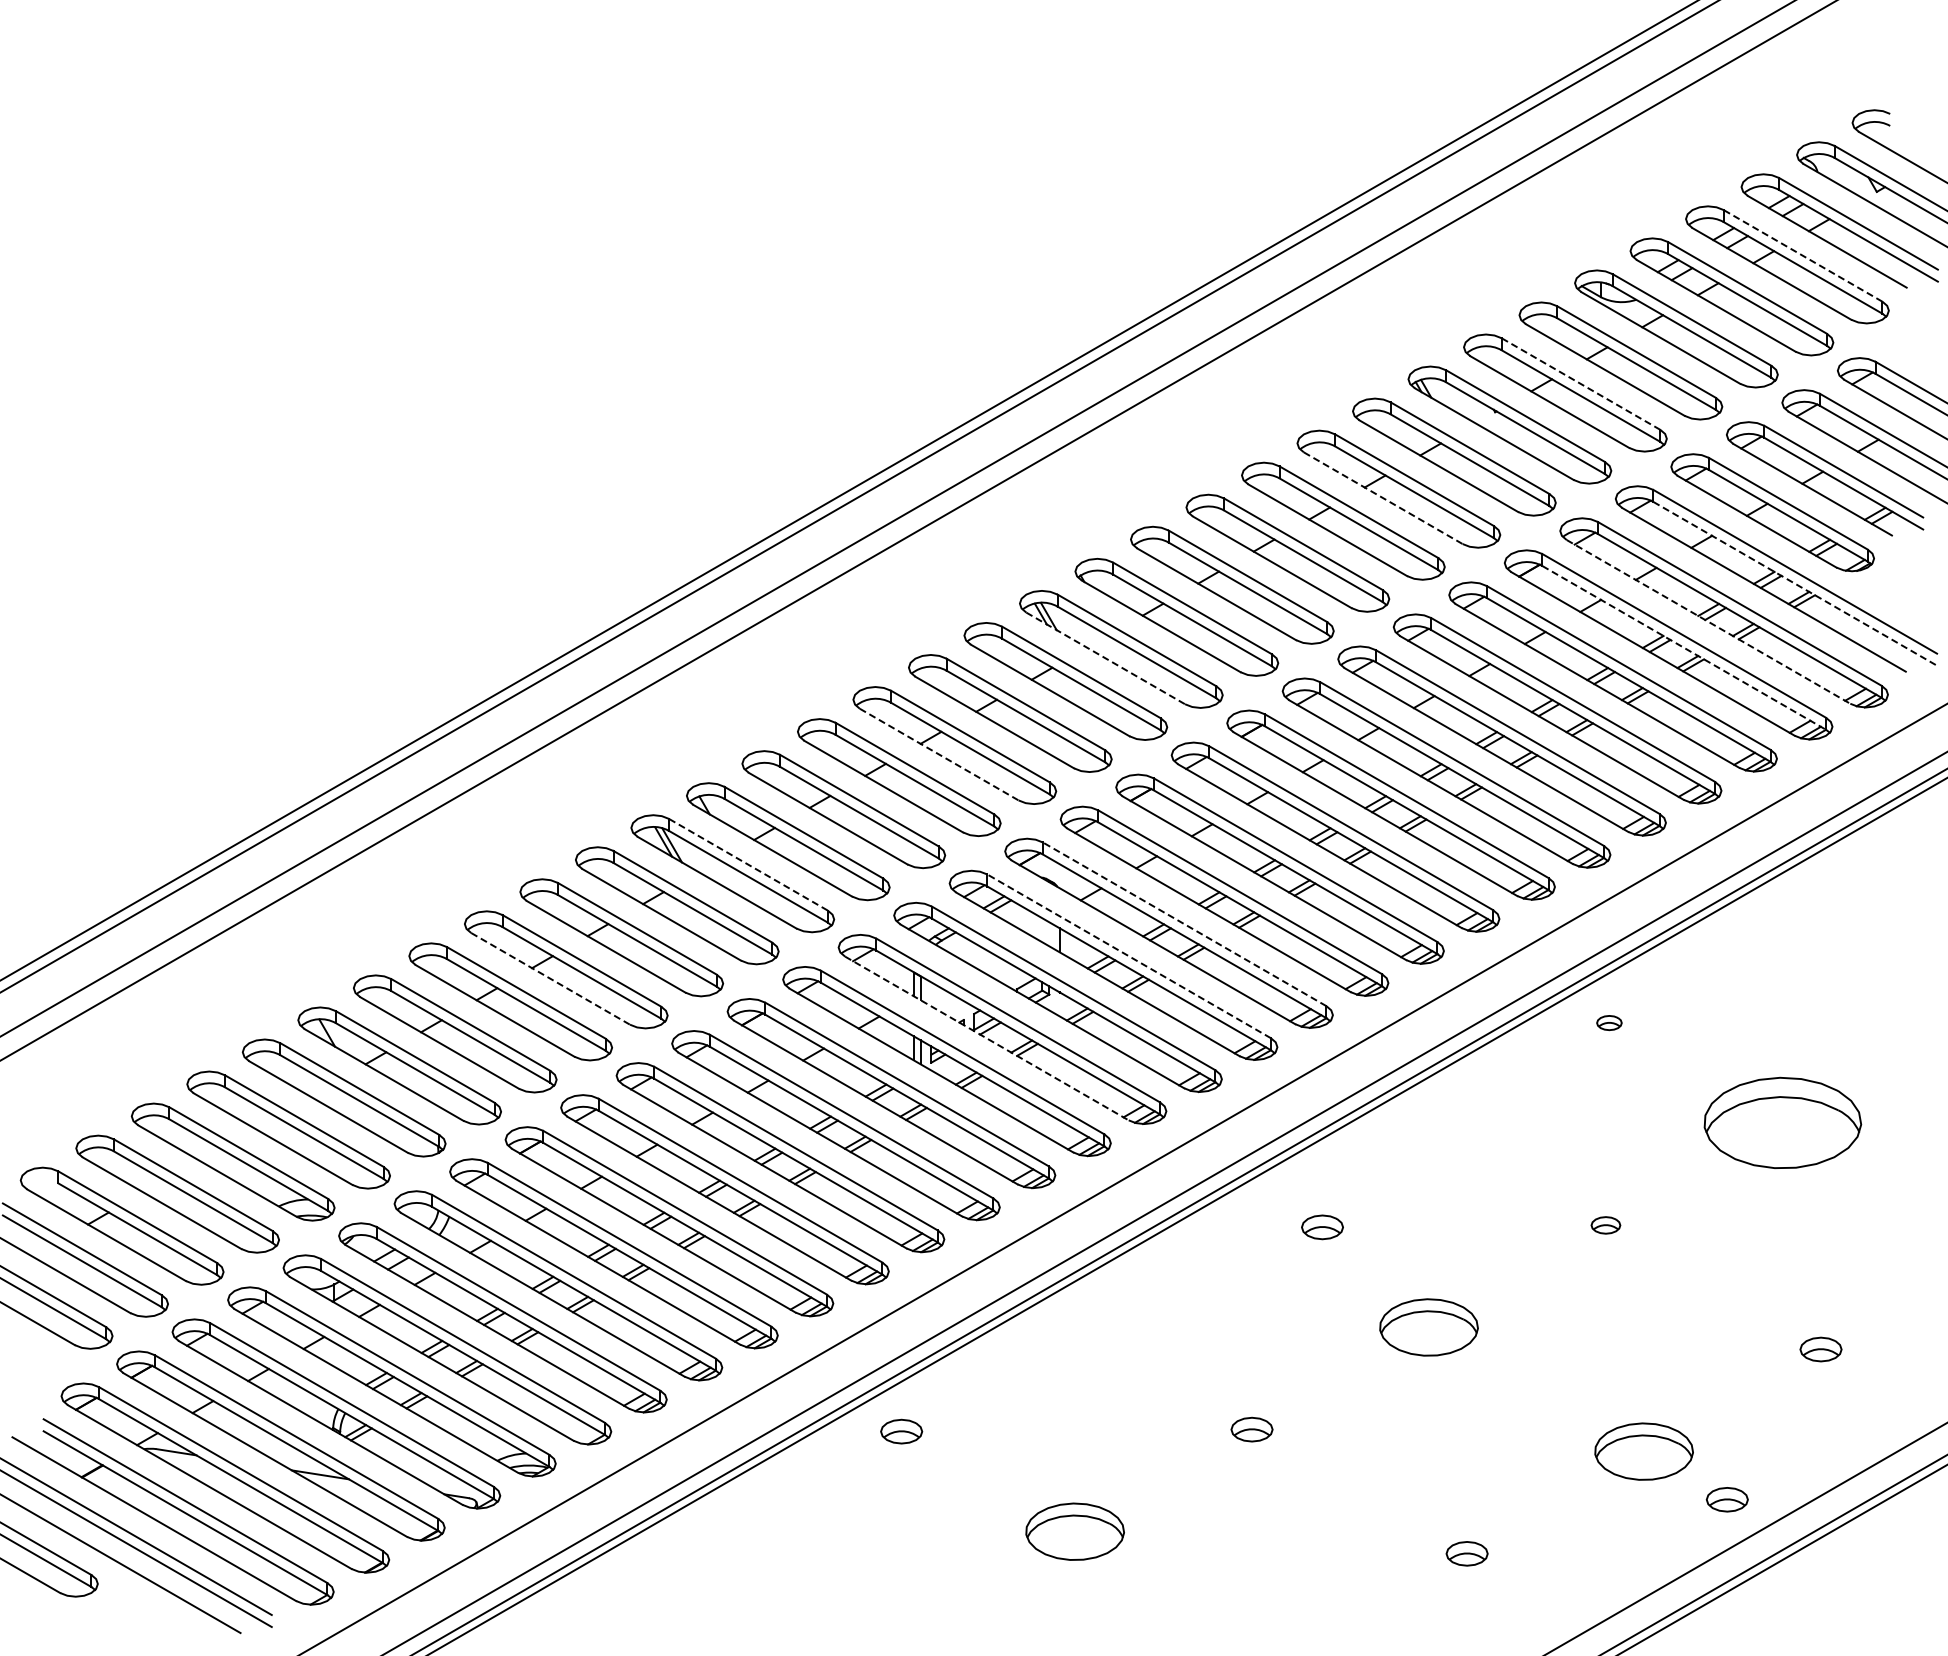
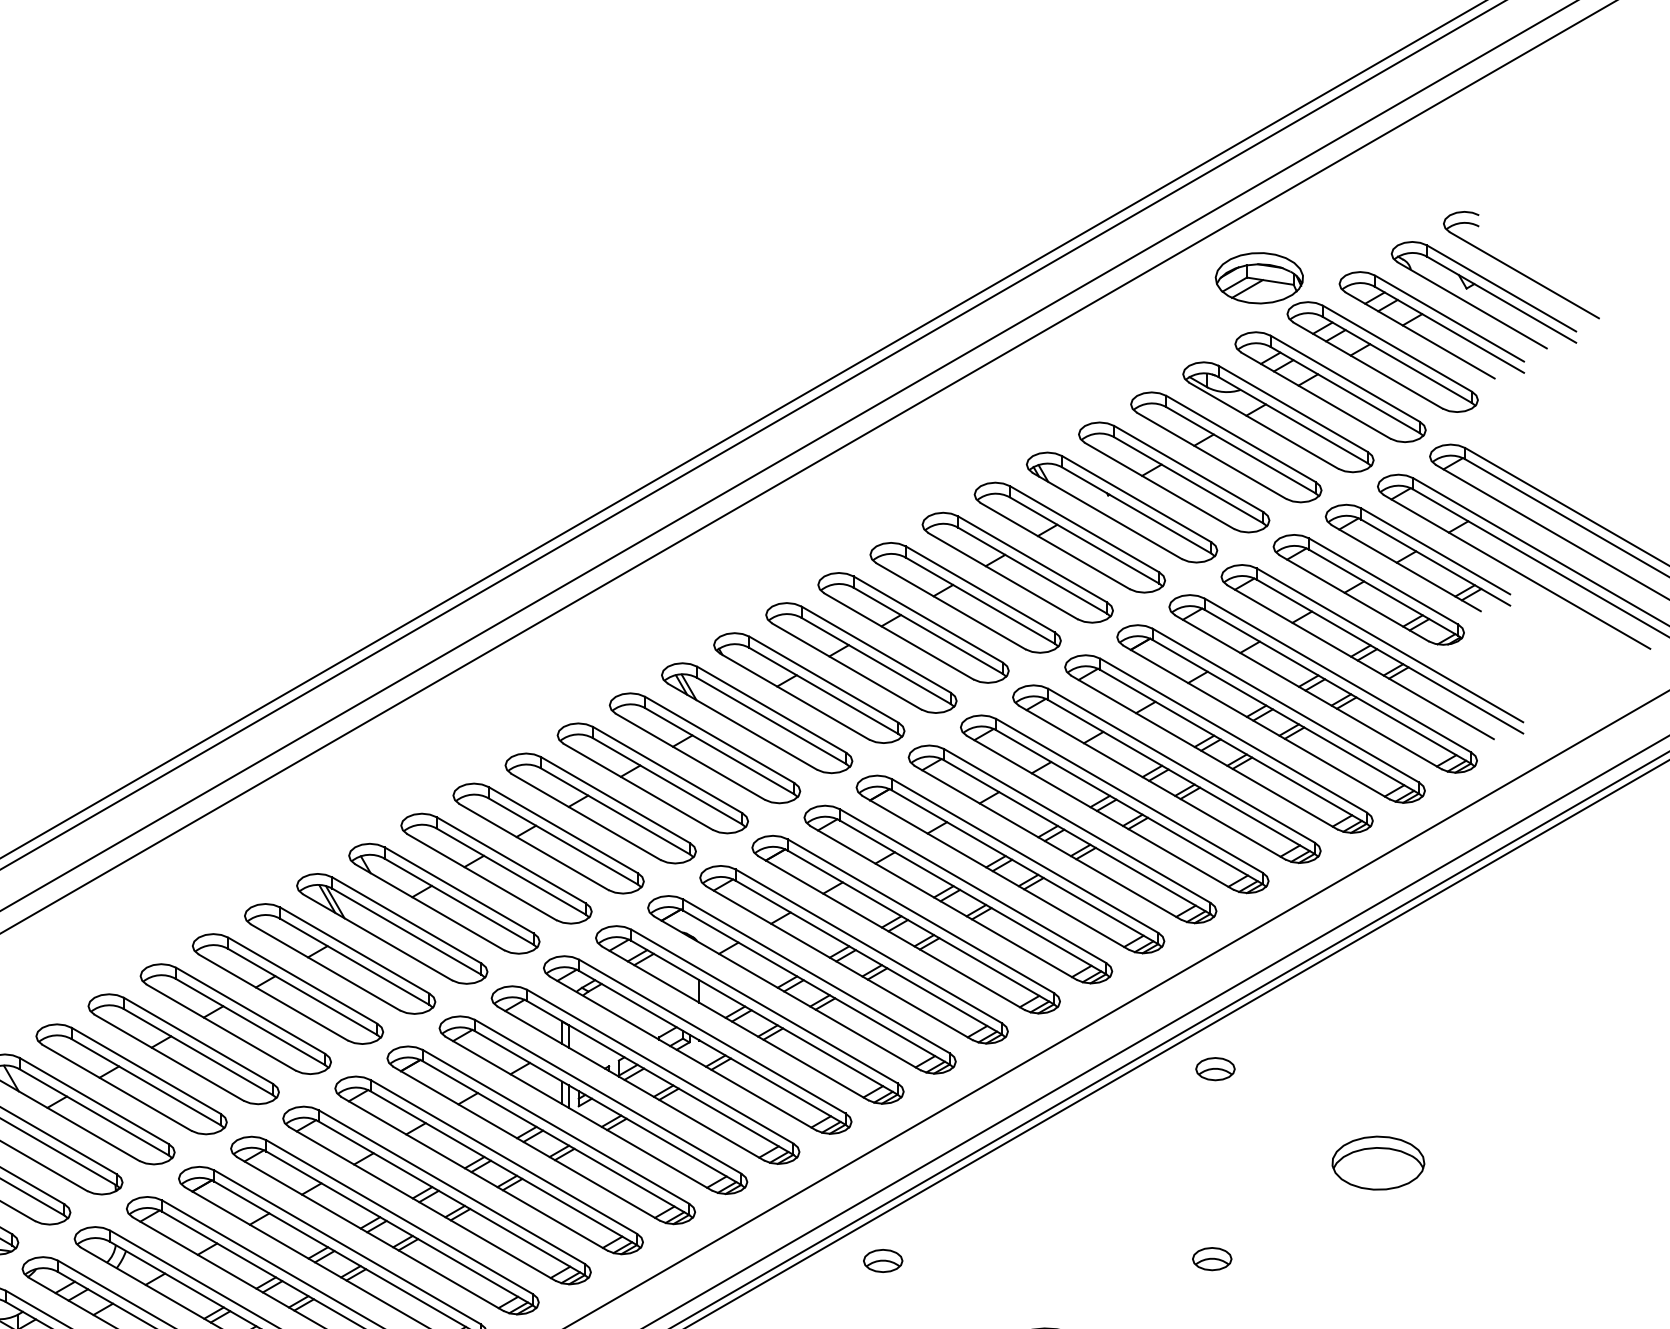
part: (1655, 180) -> (1258, 277), added
line: (1803, 255) -> (1397, 348), dashed -> solid
line: (1581, 384) -> (1189, 469), dashed -> solid
line: (1383, 498) -> (1003, 576), dashed -> solid
line: (1795, 583) -> (1390, 656), dashed -> solid
line: (1708, 621) -> (1308, 692), dashed -> solid
line: (1684, 647) -> (1286, 716), dashed -> solid
line: (1105, 658) -> (742, 726), dashed -> solid
line: (939, 754) -> (586, 816), dashed -> solid
line: (748, 864) -> (407, 920), dashed -> solid
line: (1184, 924) -> (816, 976), dashed -> solid
line: (1129, 956) -> (764, 1006), dashed -> solid
line: (550, 978) -> (221, 1027), dashed -> solid
part: (1609, 1022) -> (1215, 1068), size x1.67
line: (986, 1038) -> (630, 1083), dashed -> solid
part: (1782, 1123) -> (1378, 1163), size x0.62
part: (1605, 1225) -> (1211, 1259), size x1.43
part: (1322, 1227) -> (883, 1261), moved

